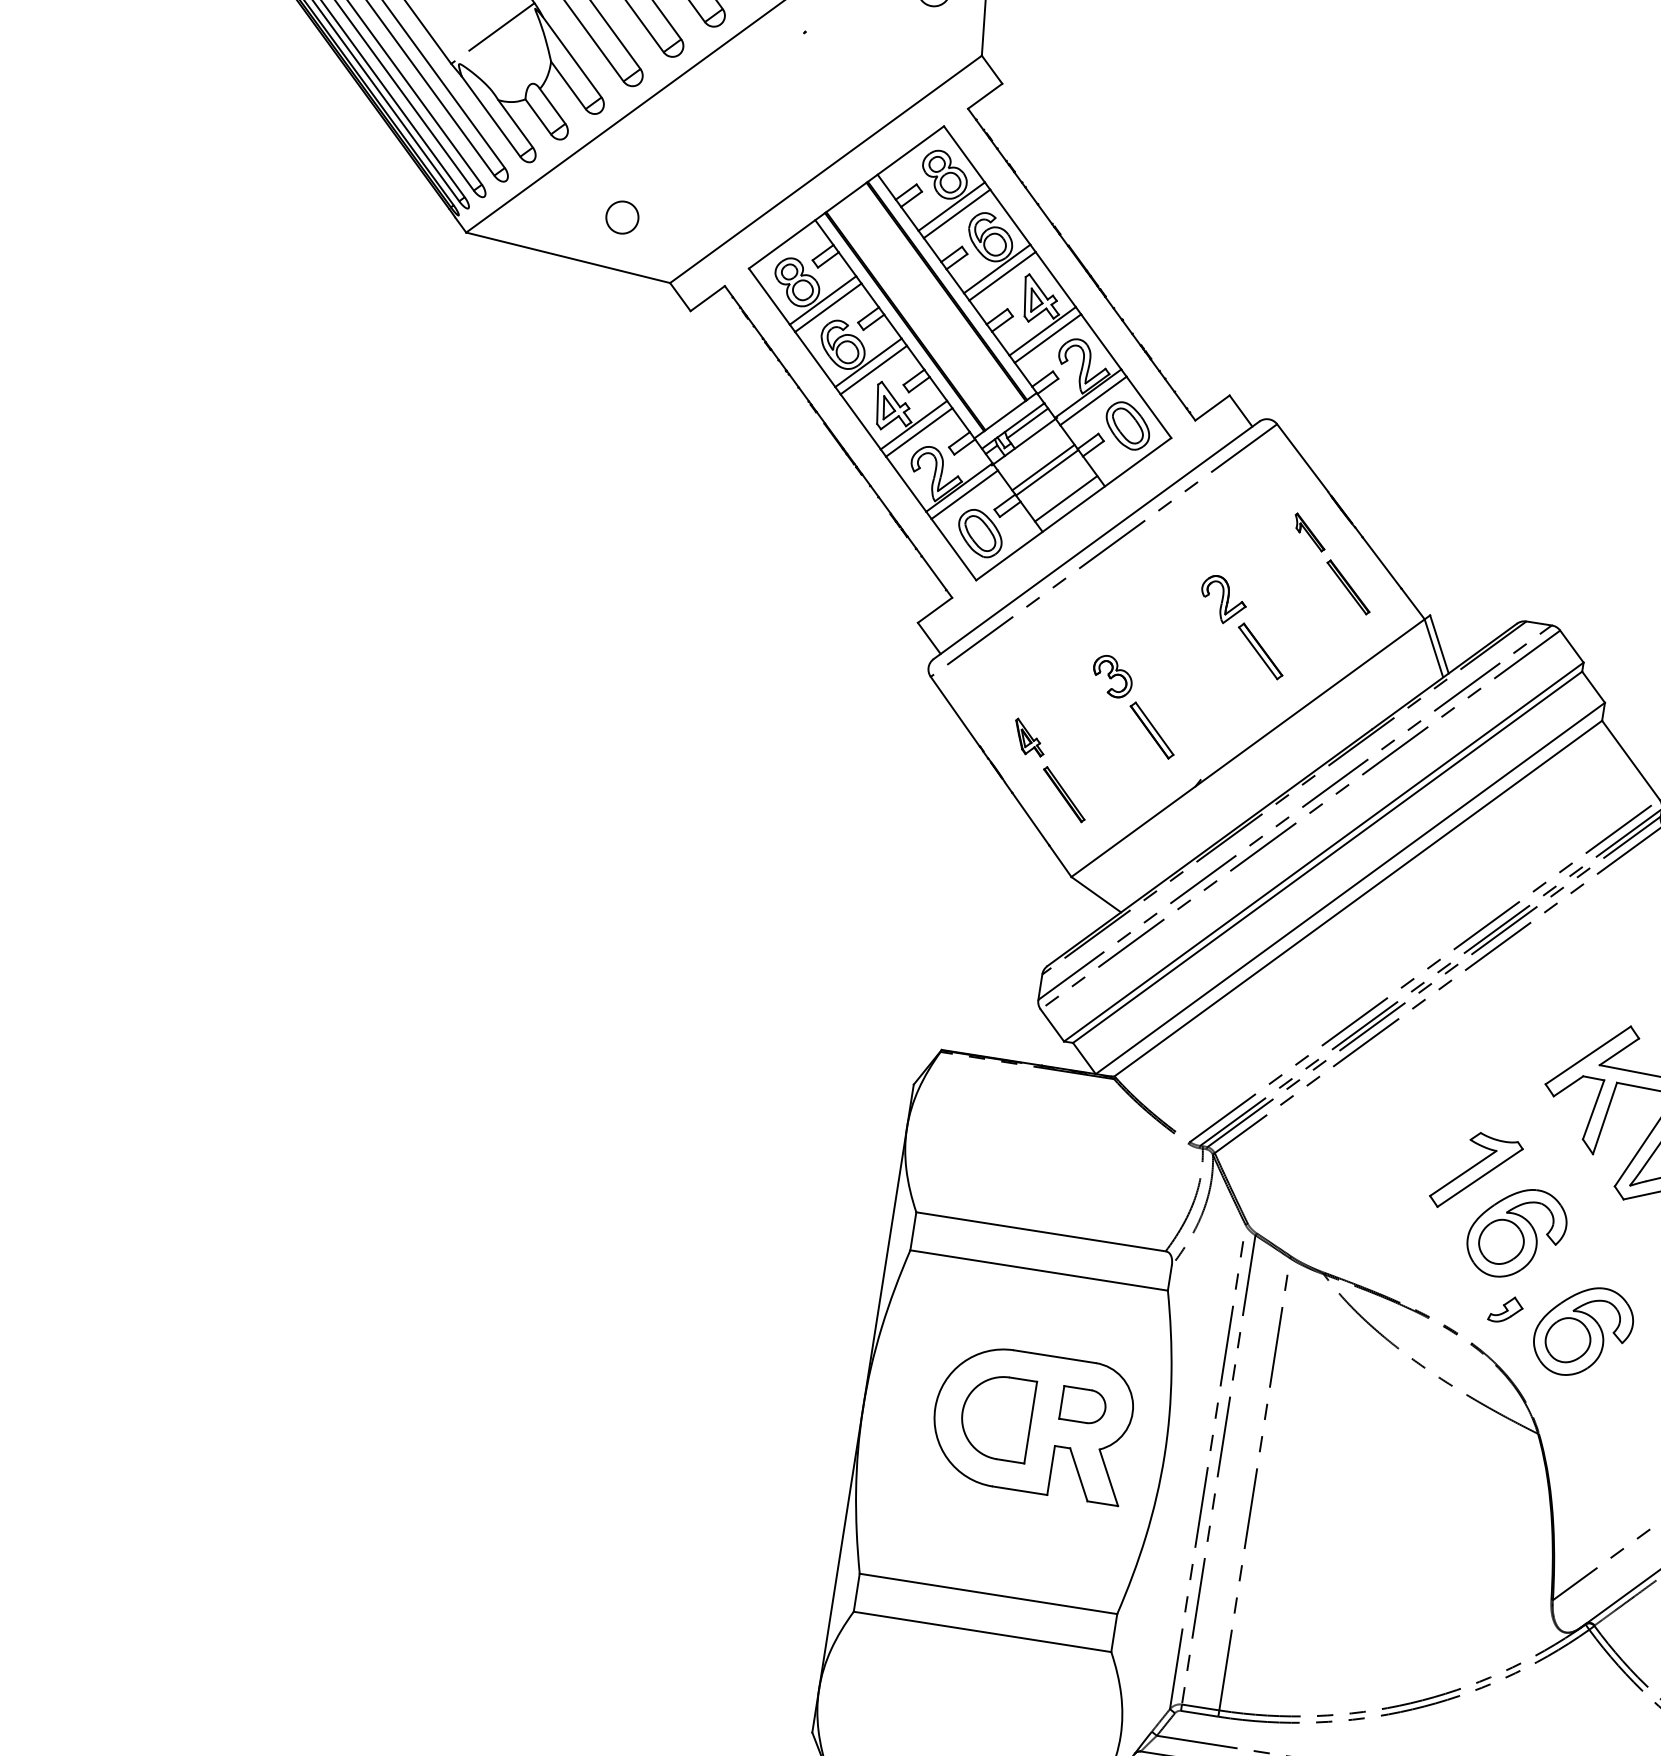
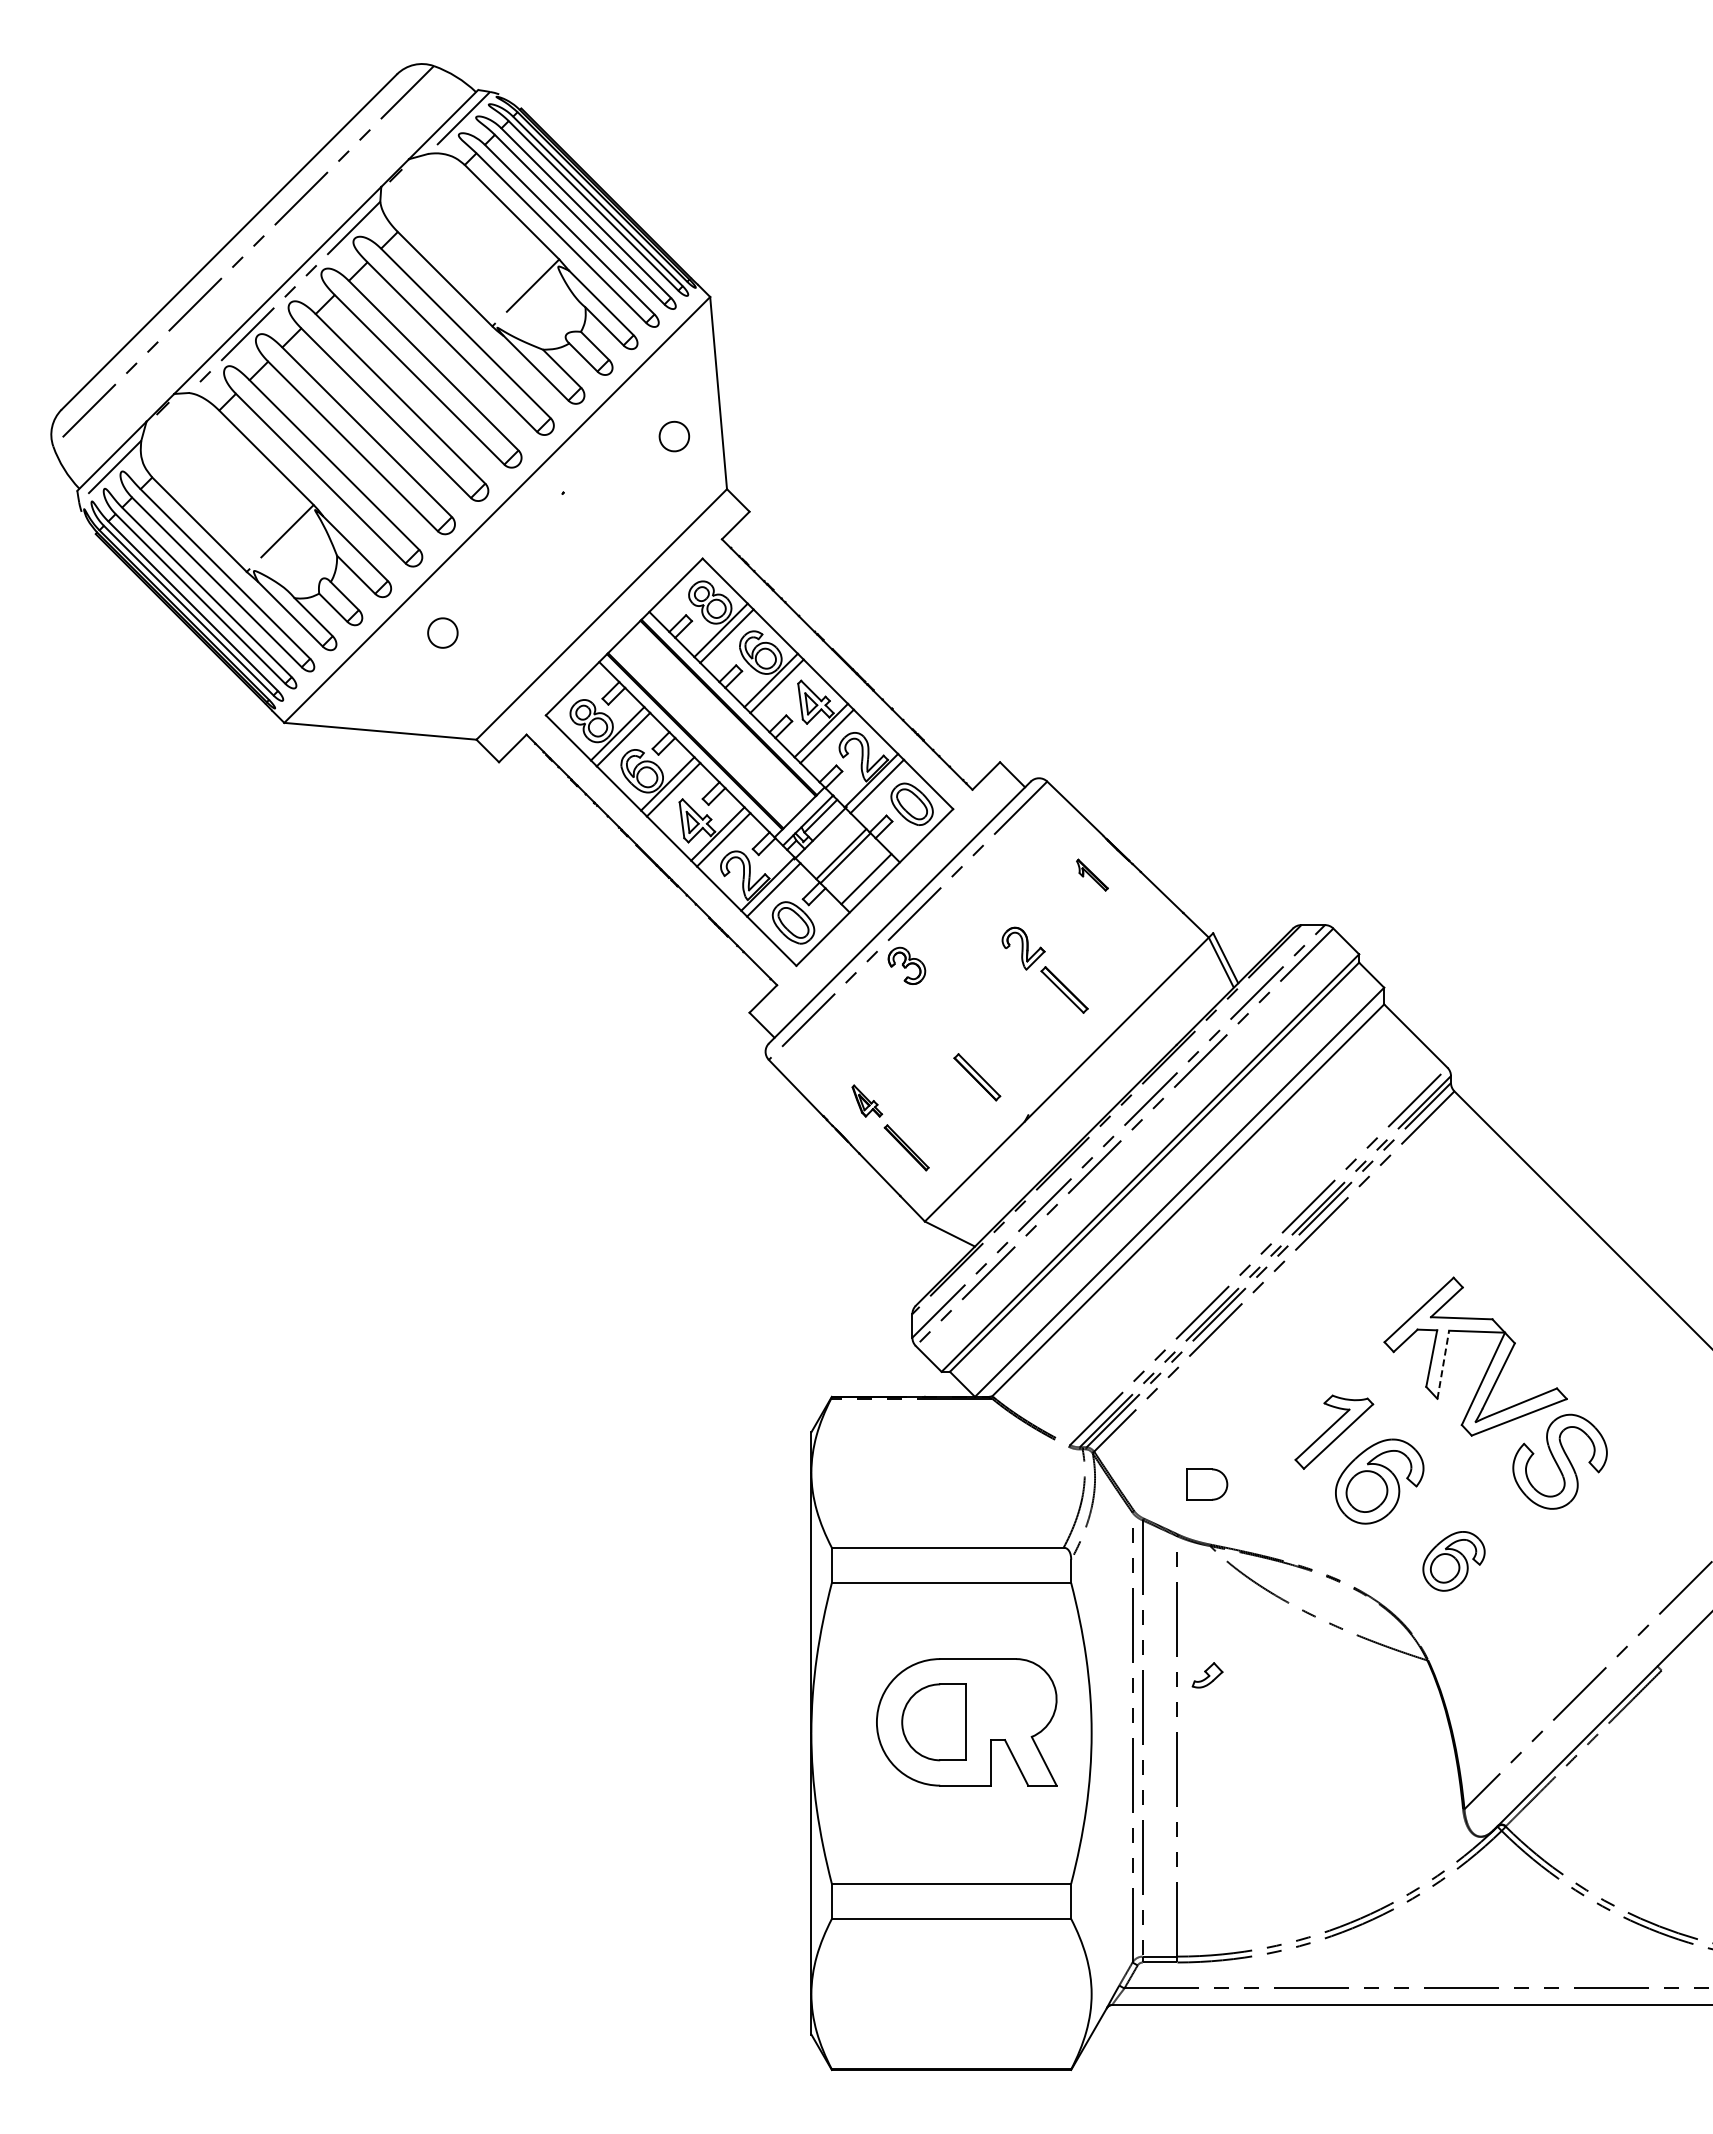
part: (622, 216) -> (442, 632), moved
part: (1347, 587) -> (1134, 919), removed
part: (1112, 676) -> (906, 965), moved
line: (1605, 1118) -> (1443, 1364), solid -> dashed
part: (1505, 1309) -> (1207, 1675), moved
part: (1582, 1331) -> (1453, 1561), size x0.7
part: (1084, 1405) -> (1207, 1484), moved

